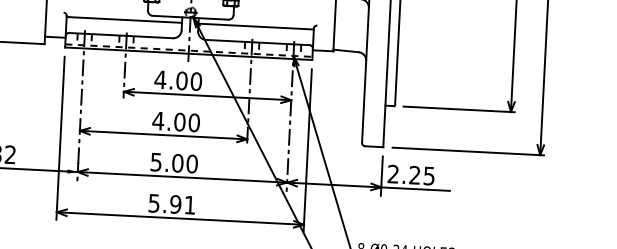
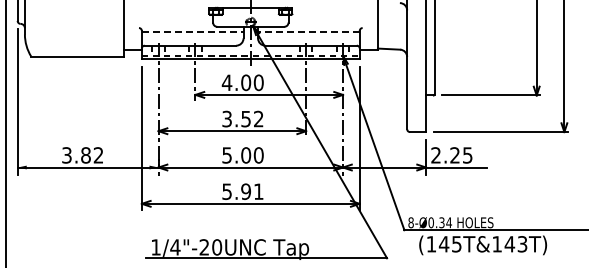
line: (124, 19) -> (192, 31), solid -> dashed
line: (255, 26) -> (308, 31), solid -> dashed
text: (175, 121) -> (242, 118), 4.00 -> 3.52

